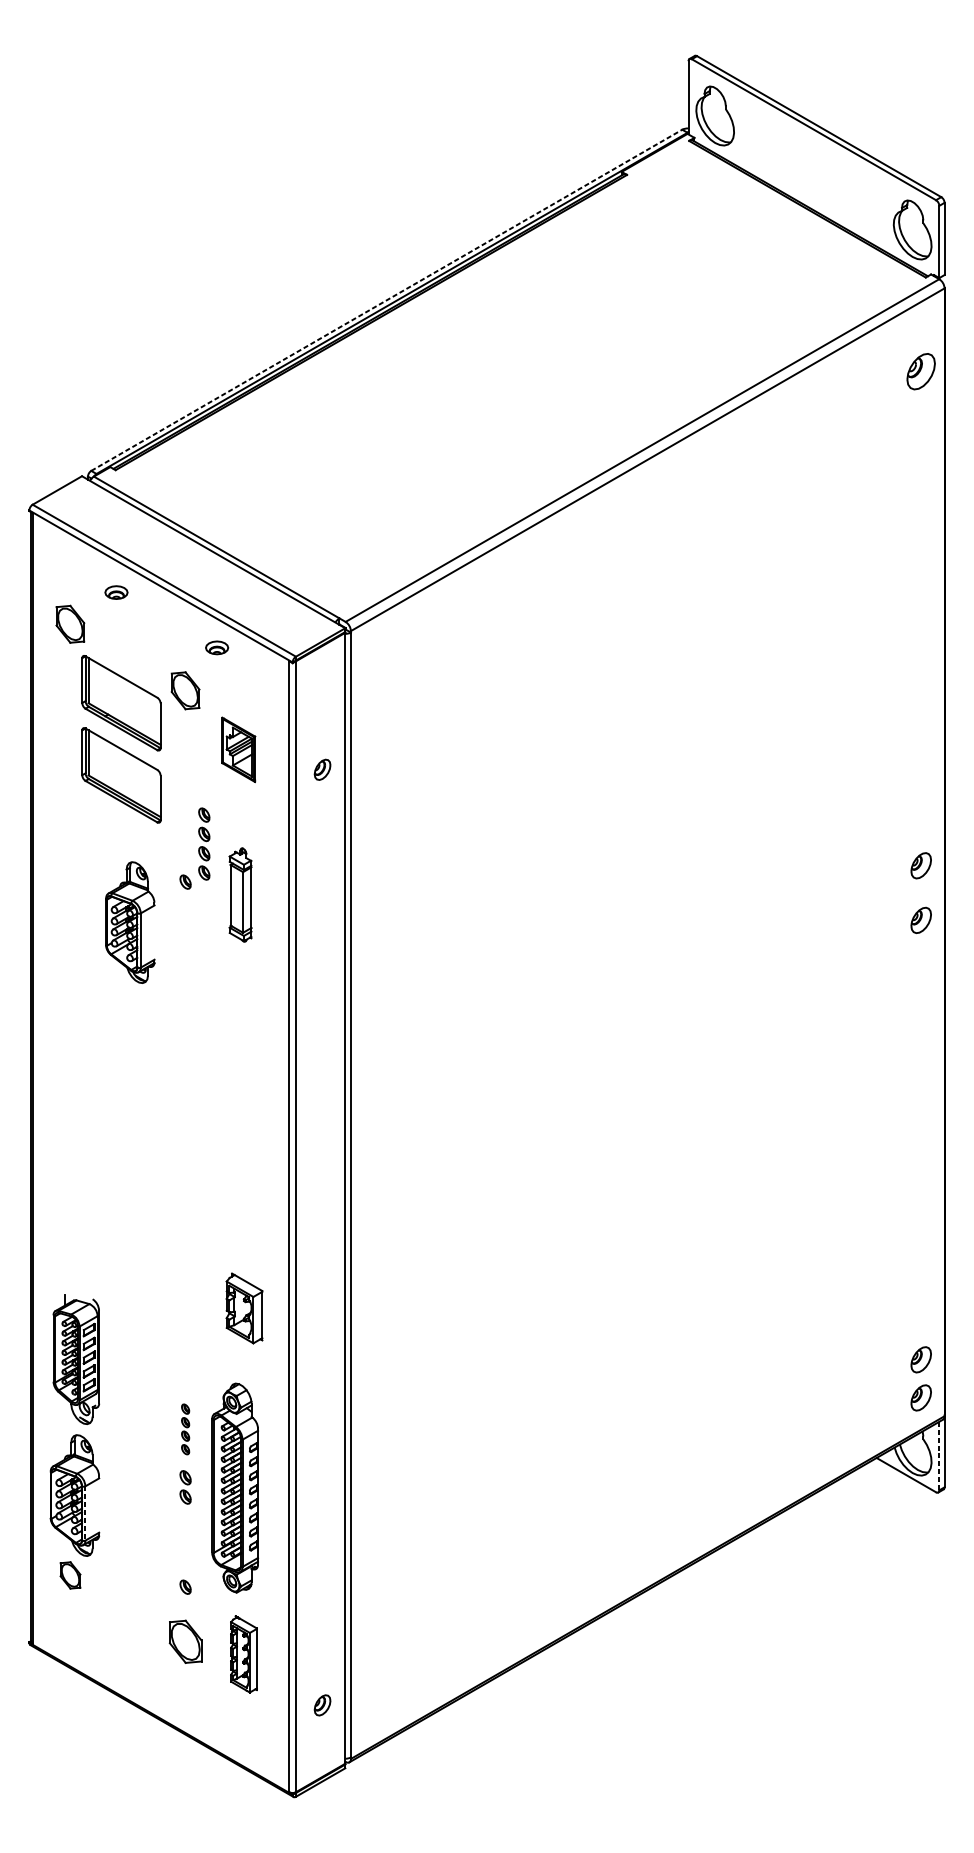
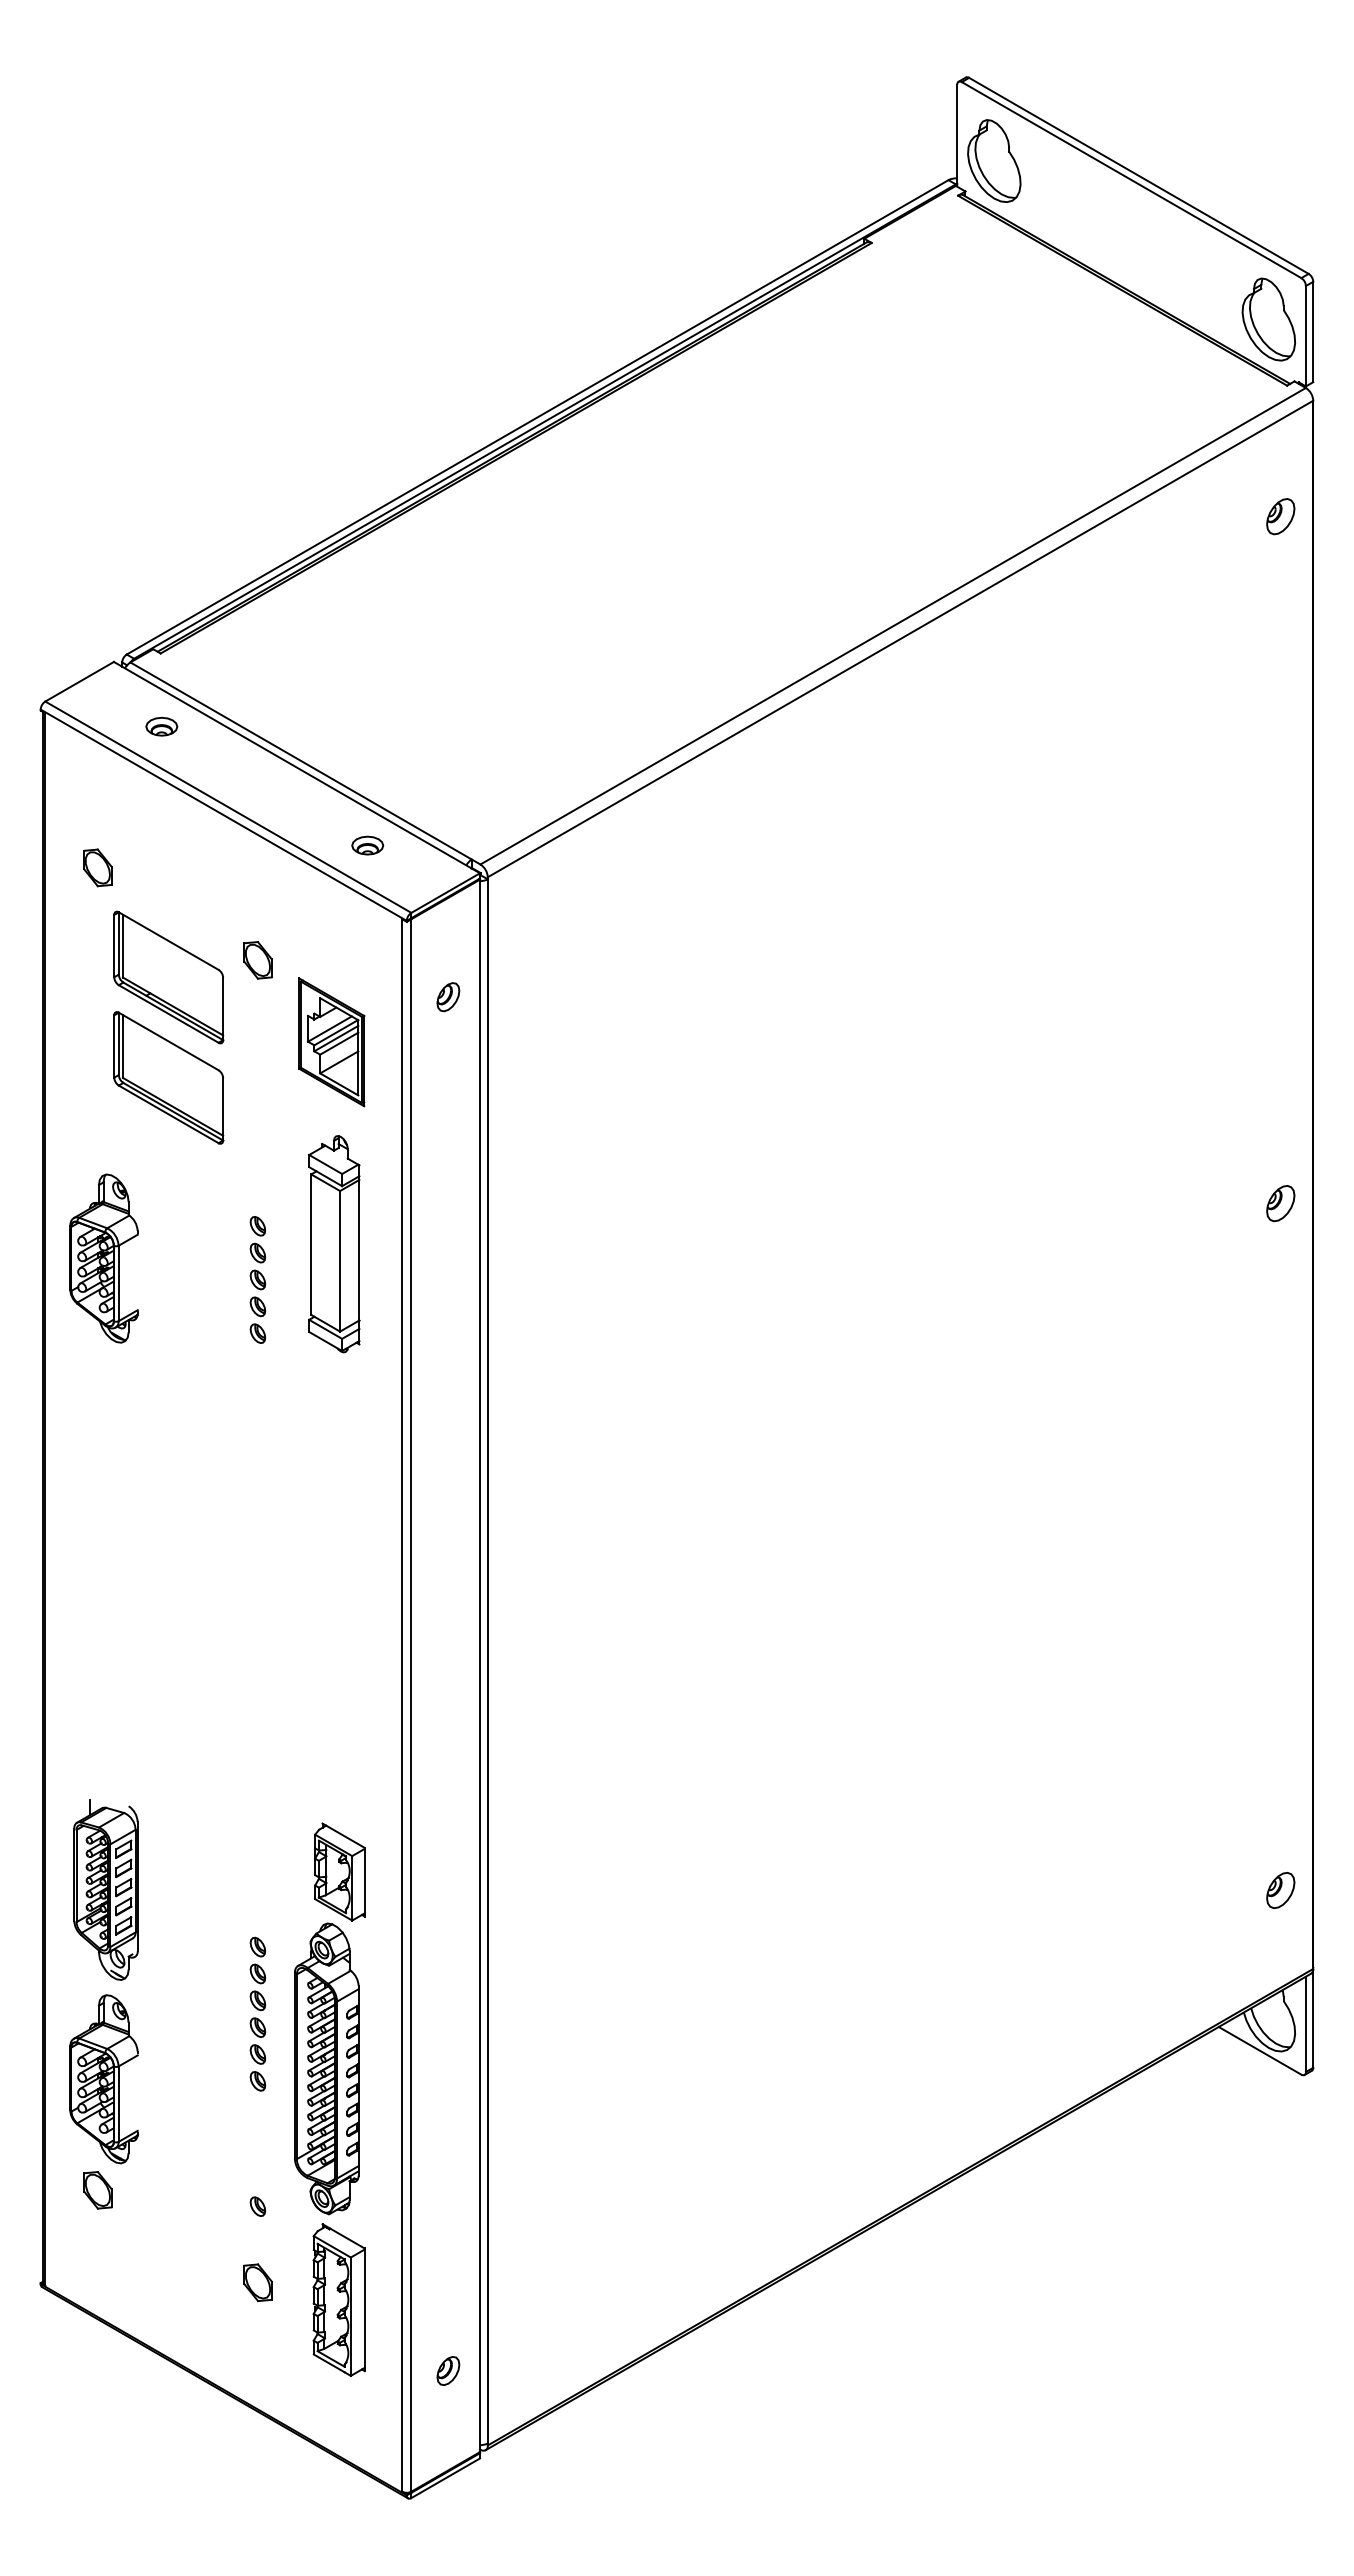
line: (387, 300) -> (538, 417), dashed -> solid
part: (921, 371) -> (1280, 516), size x0.71
part: (116, 592) -> (161, 726), moved
part: (70, 624) -> (97, 867), size x0.71
part: (216, 647) -> (367, 845), moved
part: (185, 690) -> (257, 960), size x0.71
part: (238, 749) -> (331, 1042), size x1.43
part: (322, 770) -> (448, 997), moved
part: (203, 843) -> (257, 1292), moved
part: (240, 895) -> (334, 1244), size x1.67
part: (921, 920) -> (1280, 1279), removed
part: (129, 922) -> (103, 1258), moved
part: (244, 1308) -> (339, 1871), moved
part: (921, 1397) -> (1280, 1943), removed
part: (185, 1428) -> (257, 1986), size x1.43
line: (939, 1456) -> (1305, 2024), dashed -> solid
line: (85, 1513) -> (118, 2104), dashed -> solid
part: (185, 1641) -> (257, 2282), size x0.62
part: (243, 1653) -> (338, 2299), size x1.43

